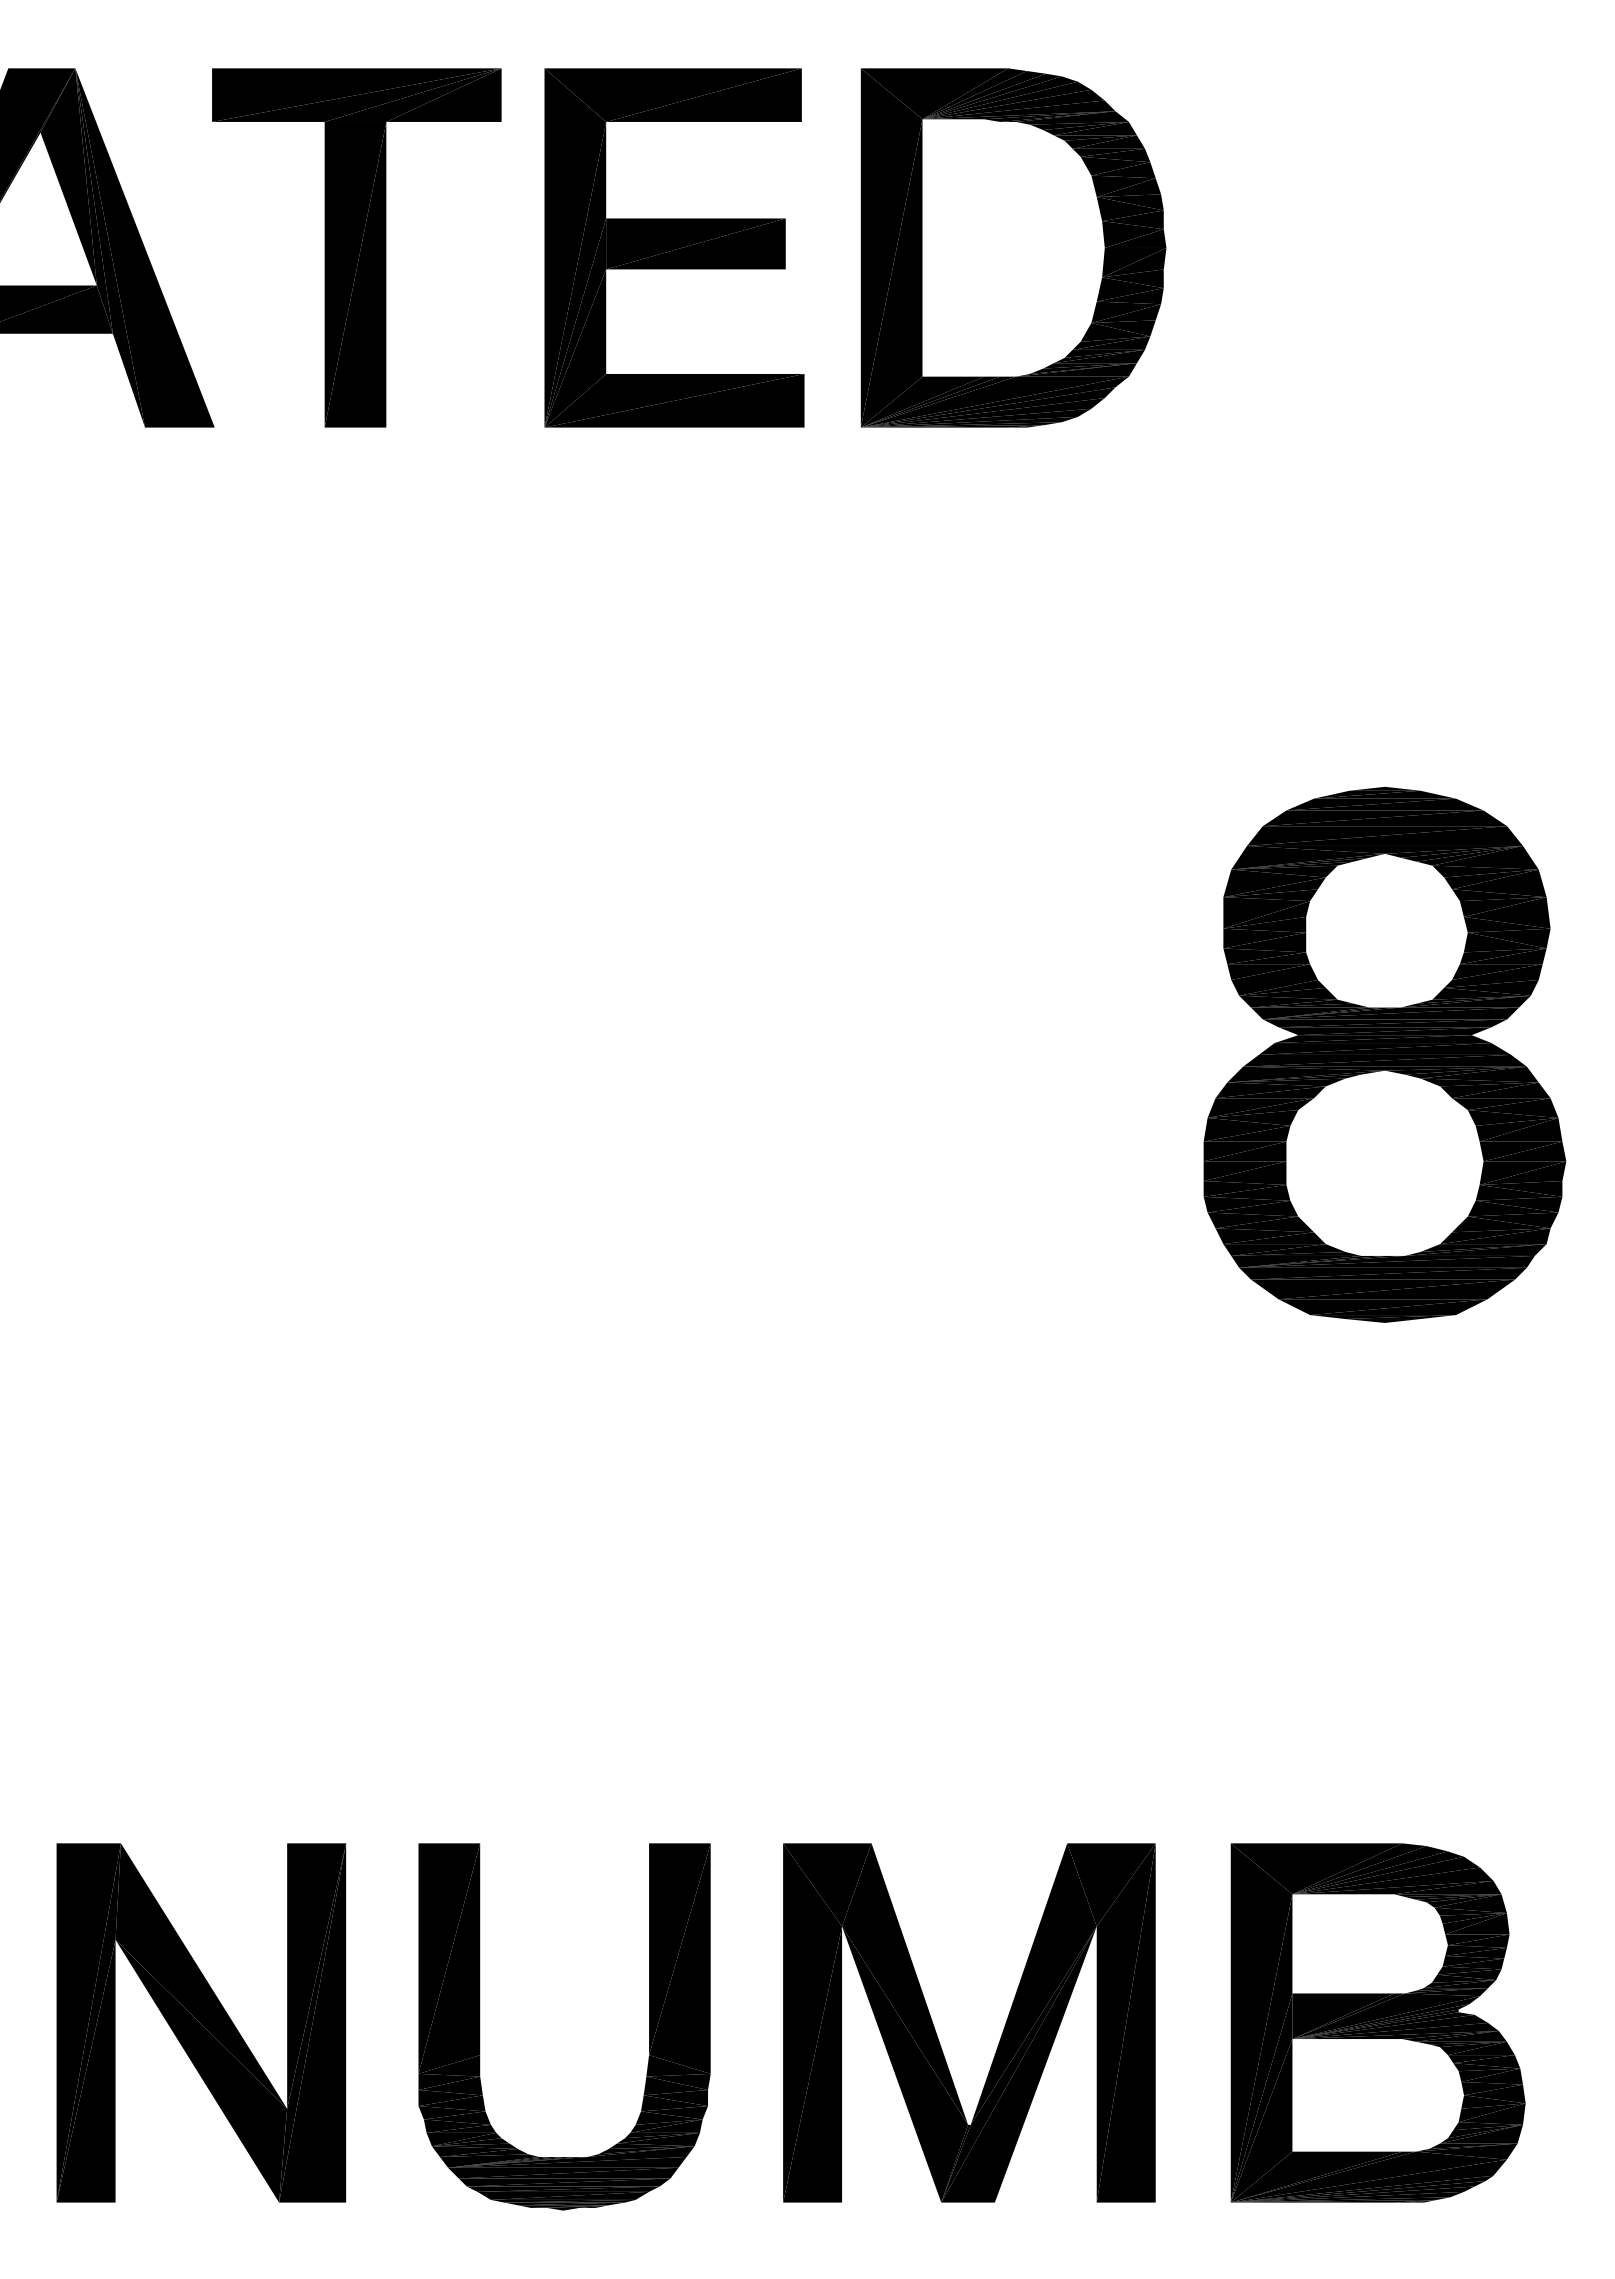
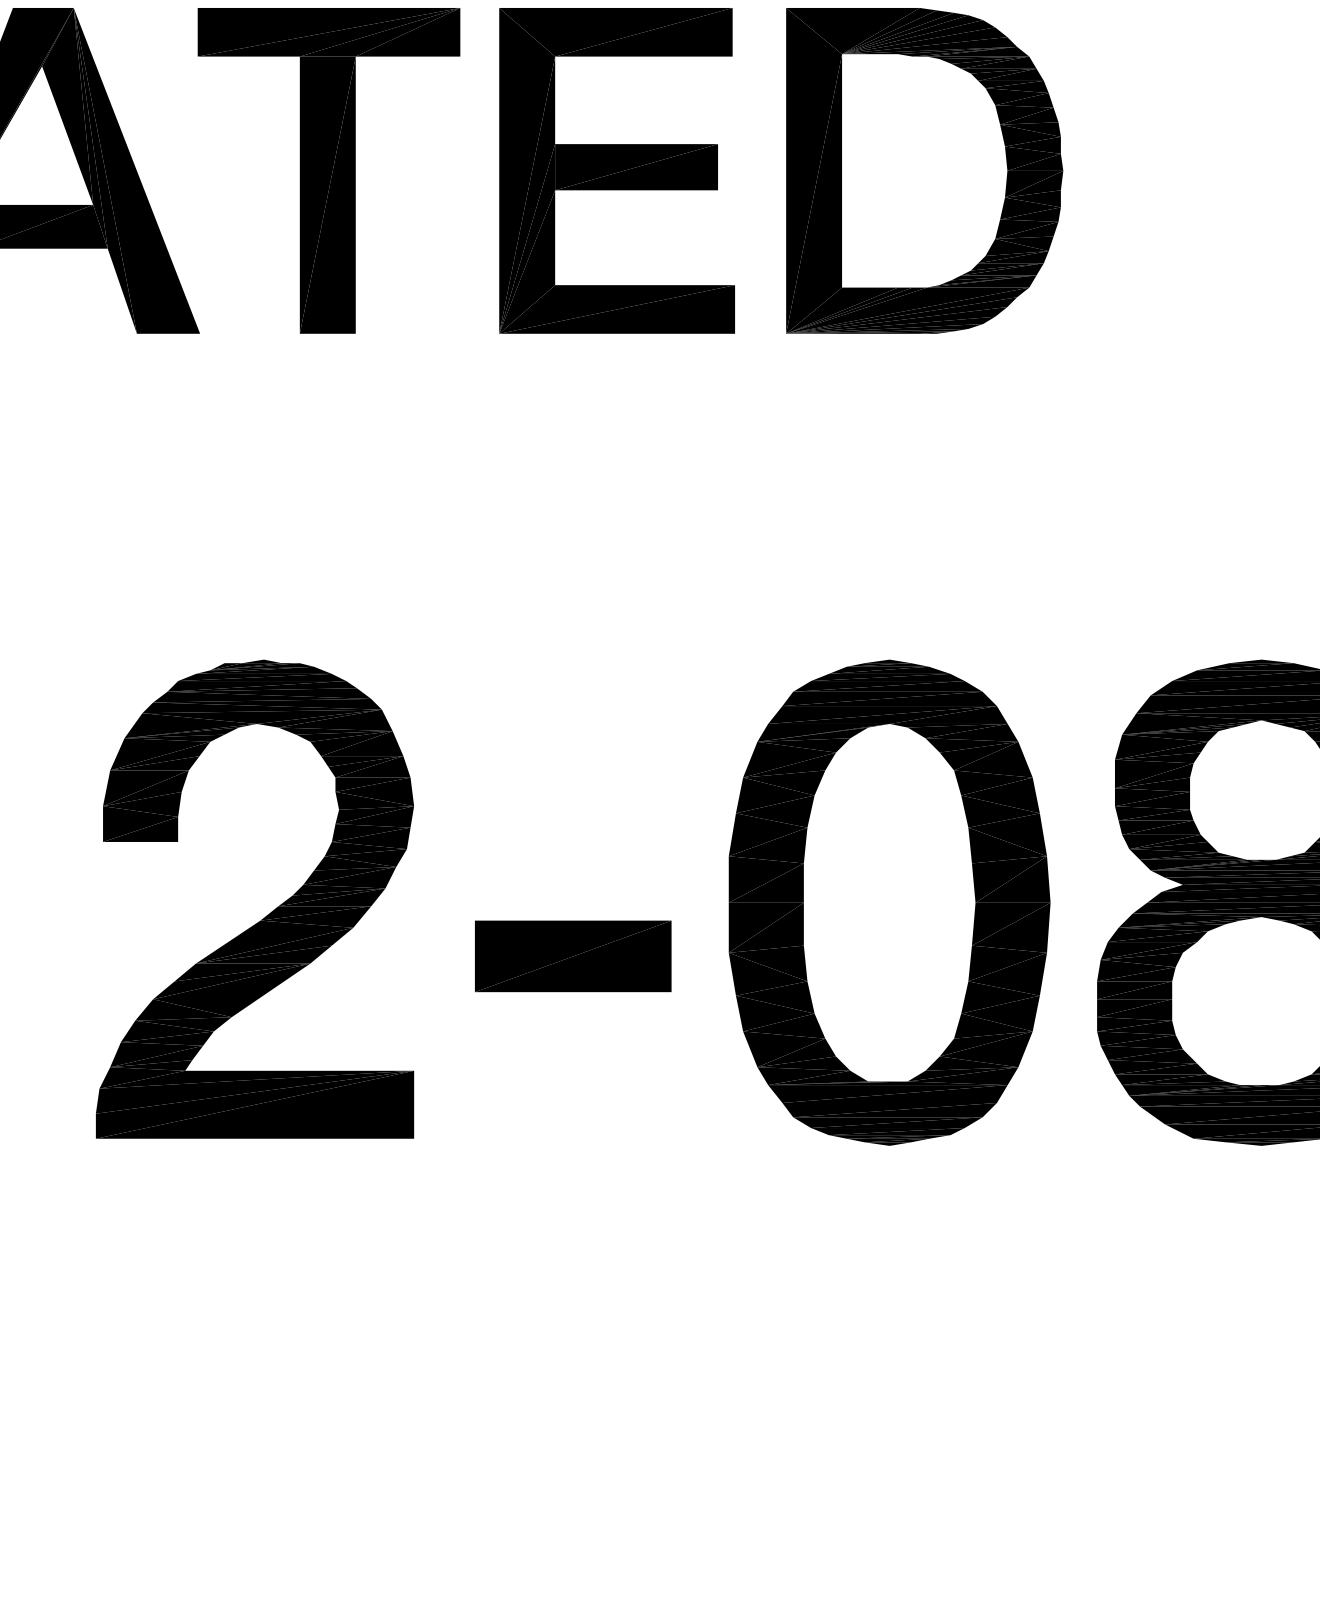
part: (974, 1054) -> (889, 902), added
part: (289, 1067) -> (267, 914), added
part: (625, 1113) -> (572, 955), added

